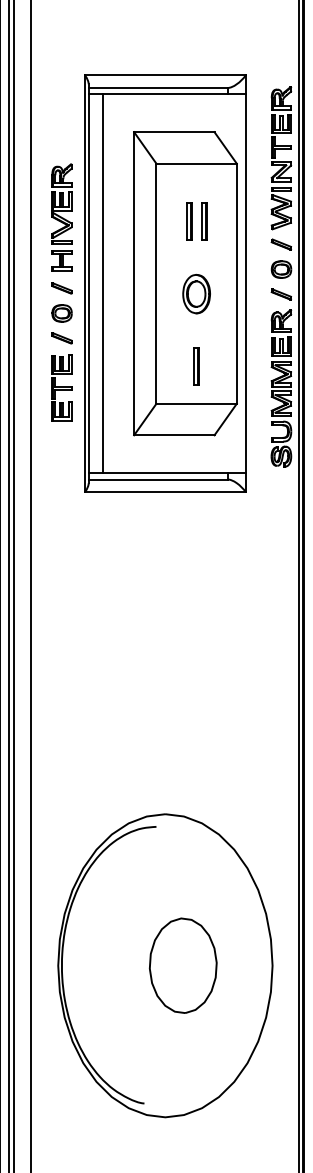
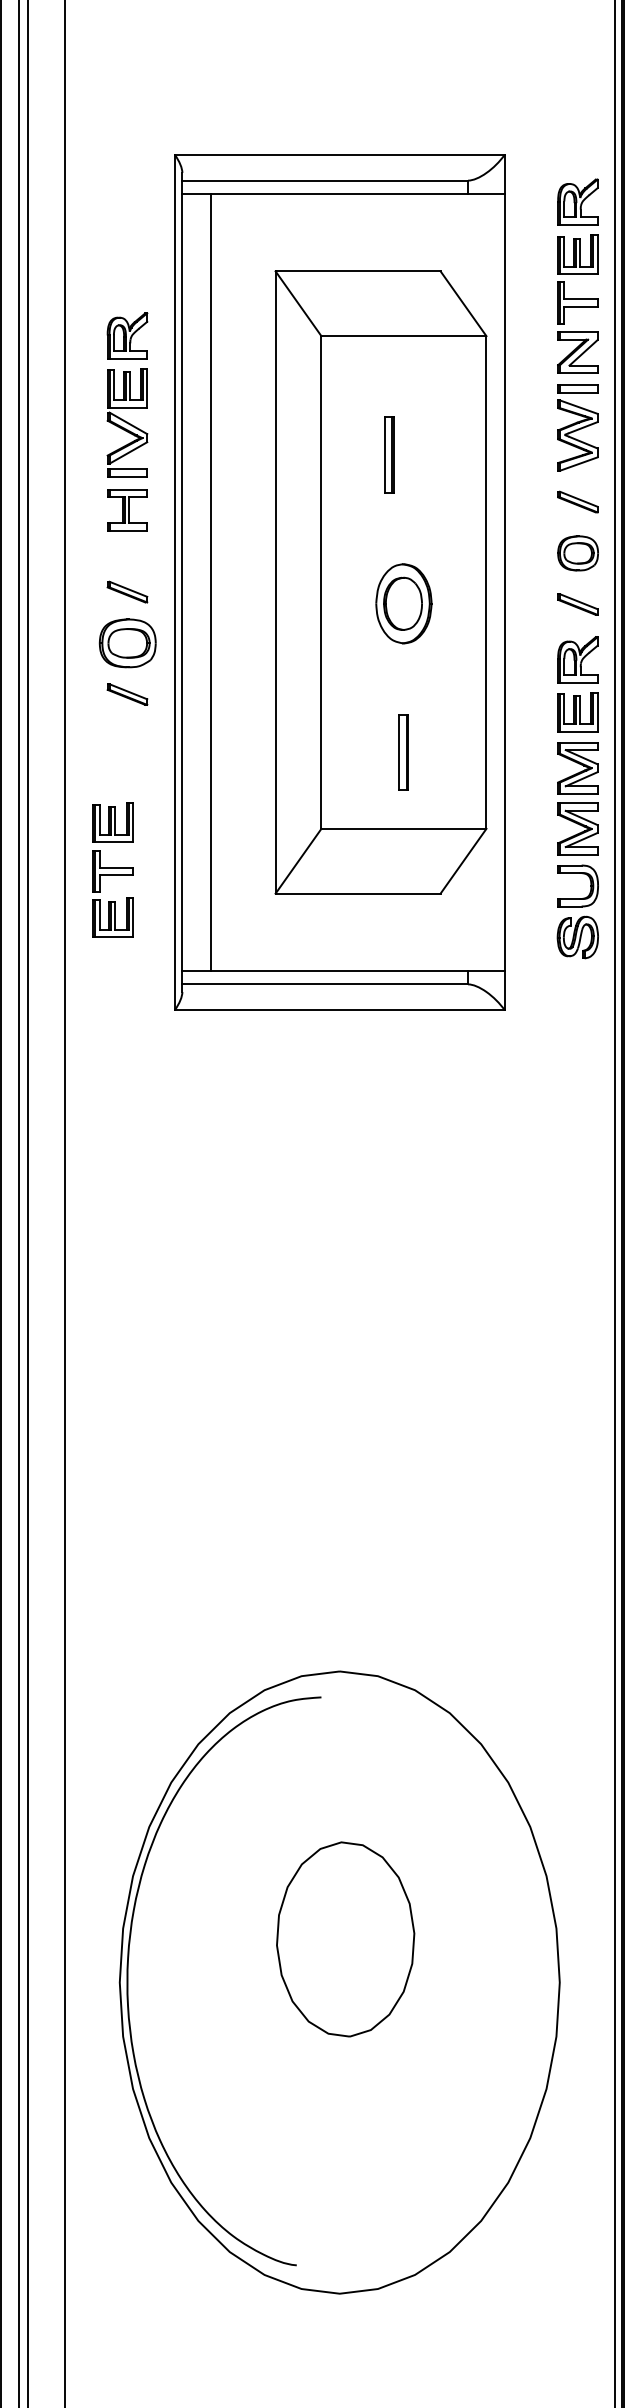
part: (61, 217) -> (126, 421), moved
part: (204, 221) -> (420, 454), removed
part: (61, 313) -> (126, 643), size x1.4
part: (61, 387) -> (112, 869), moved
part: (182, 965) -> (344, 1938), moved

